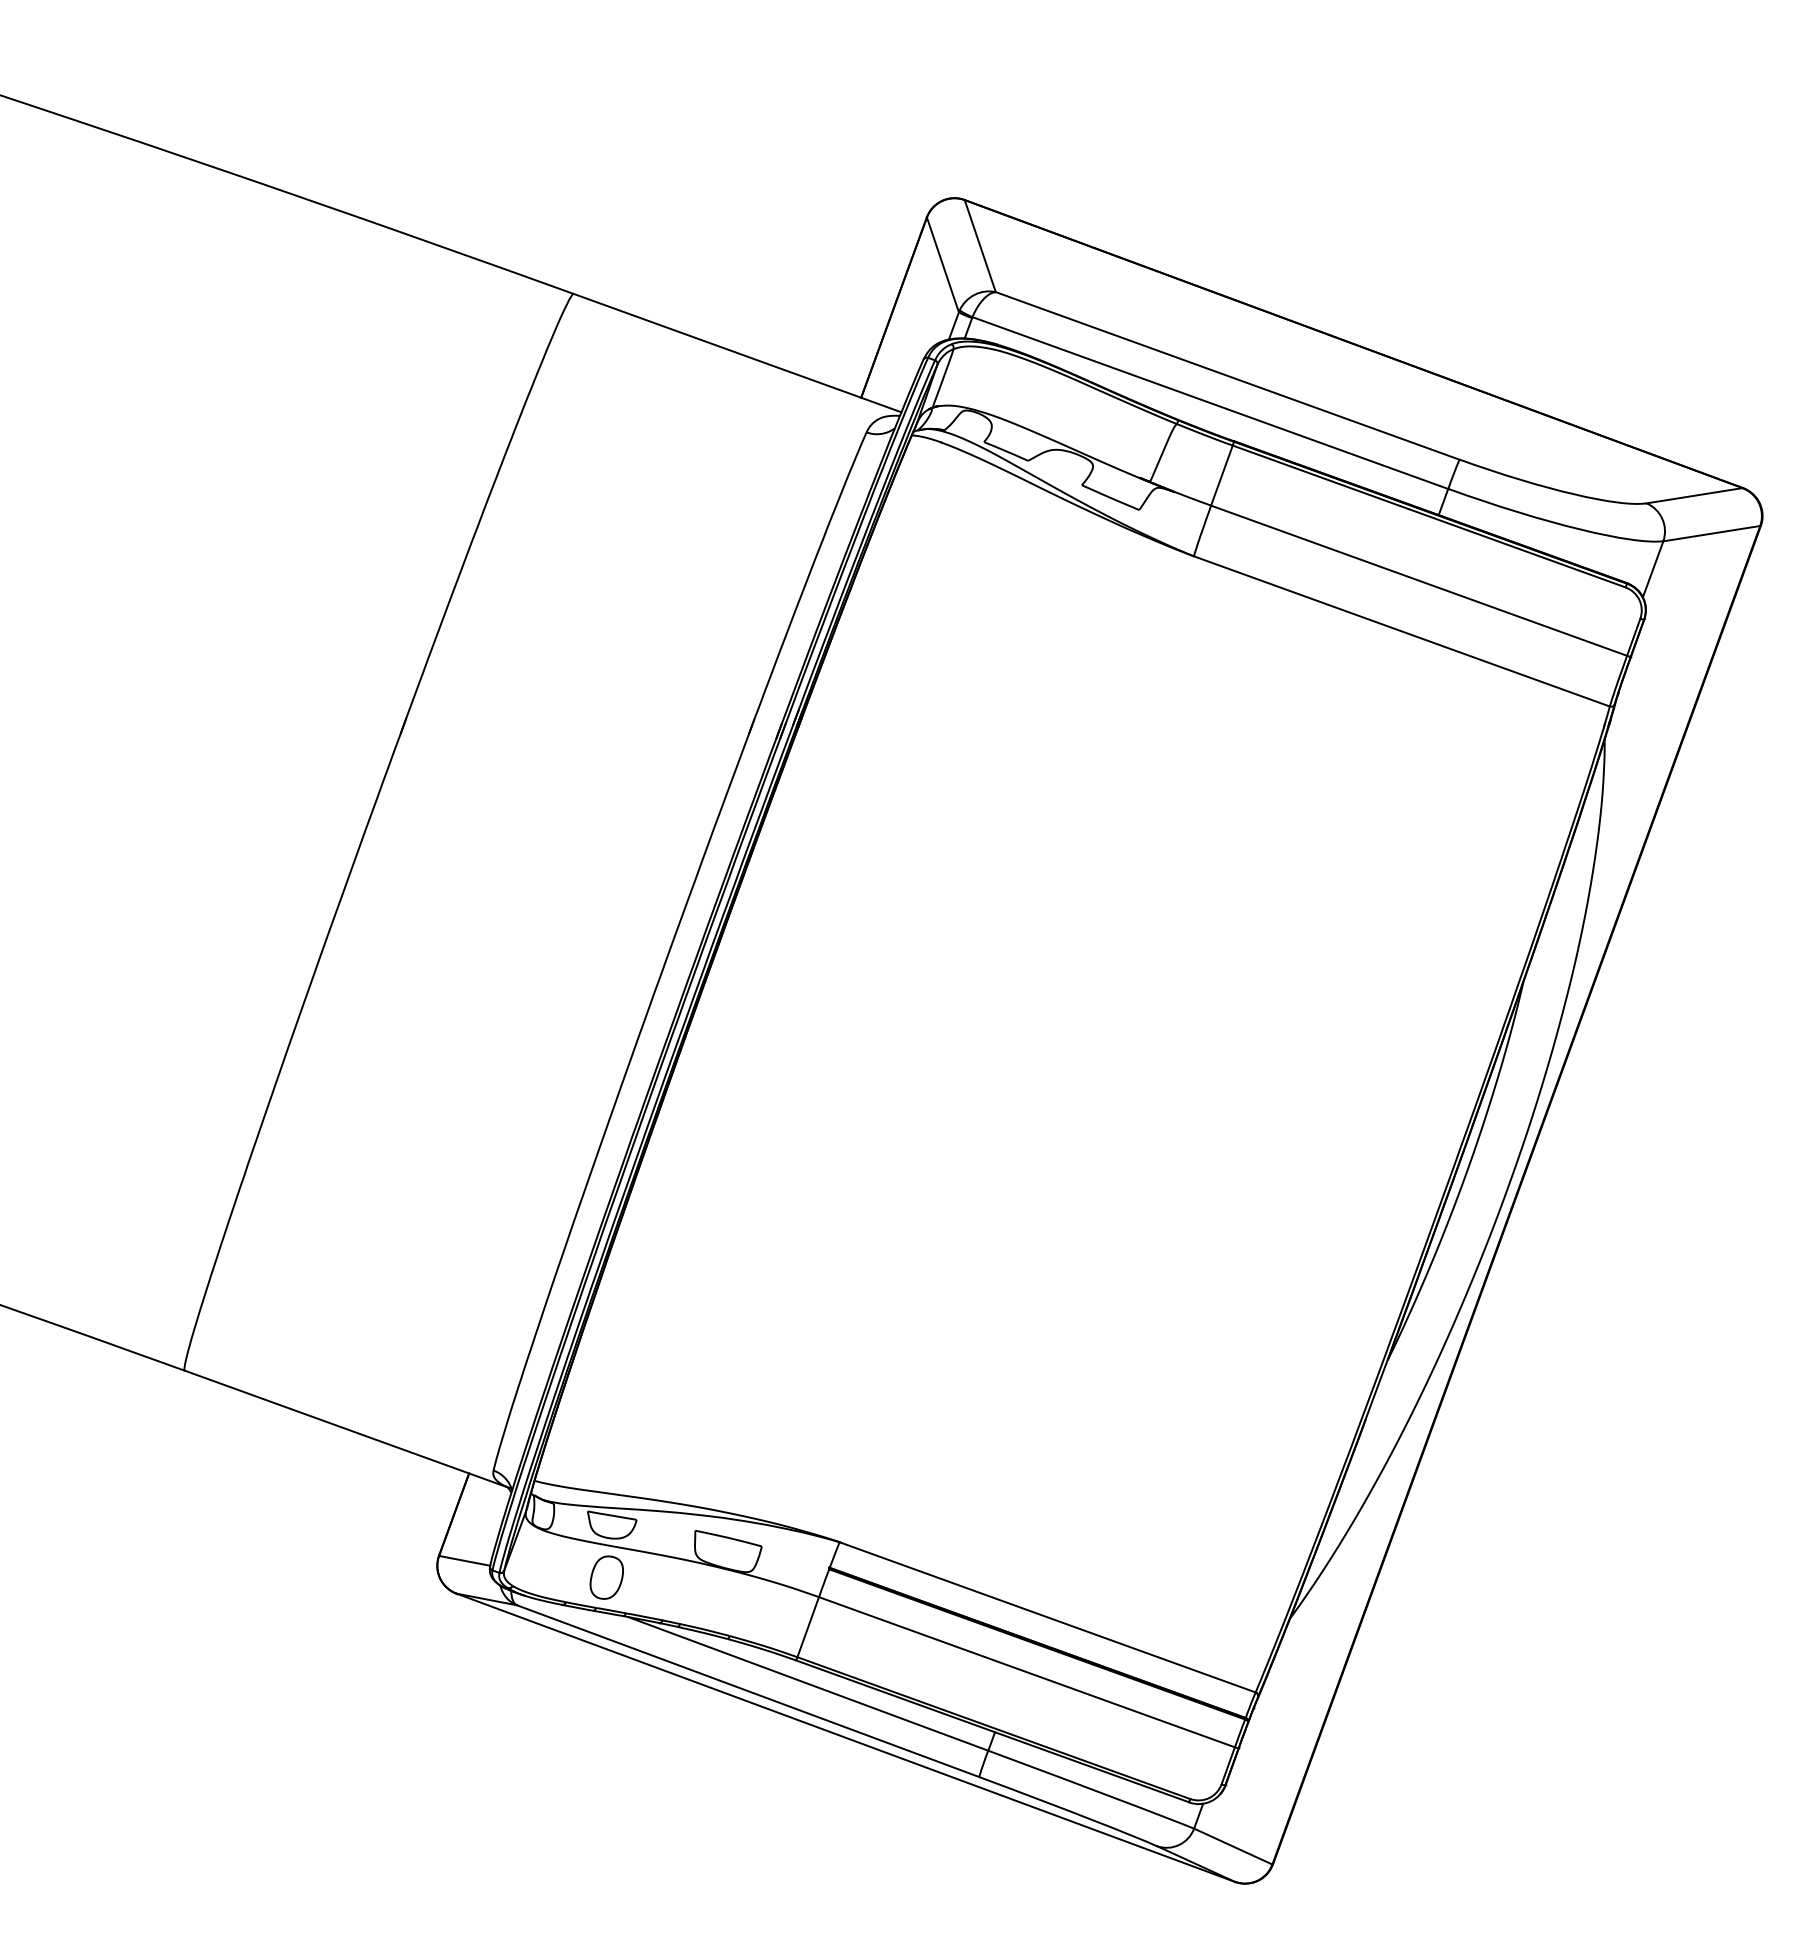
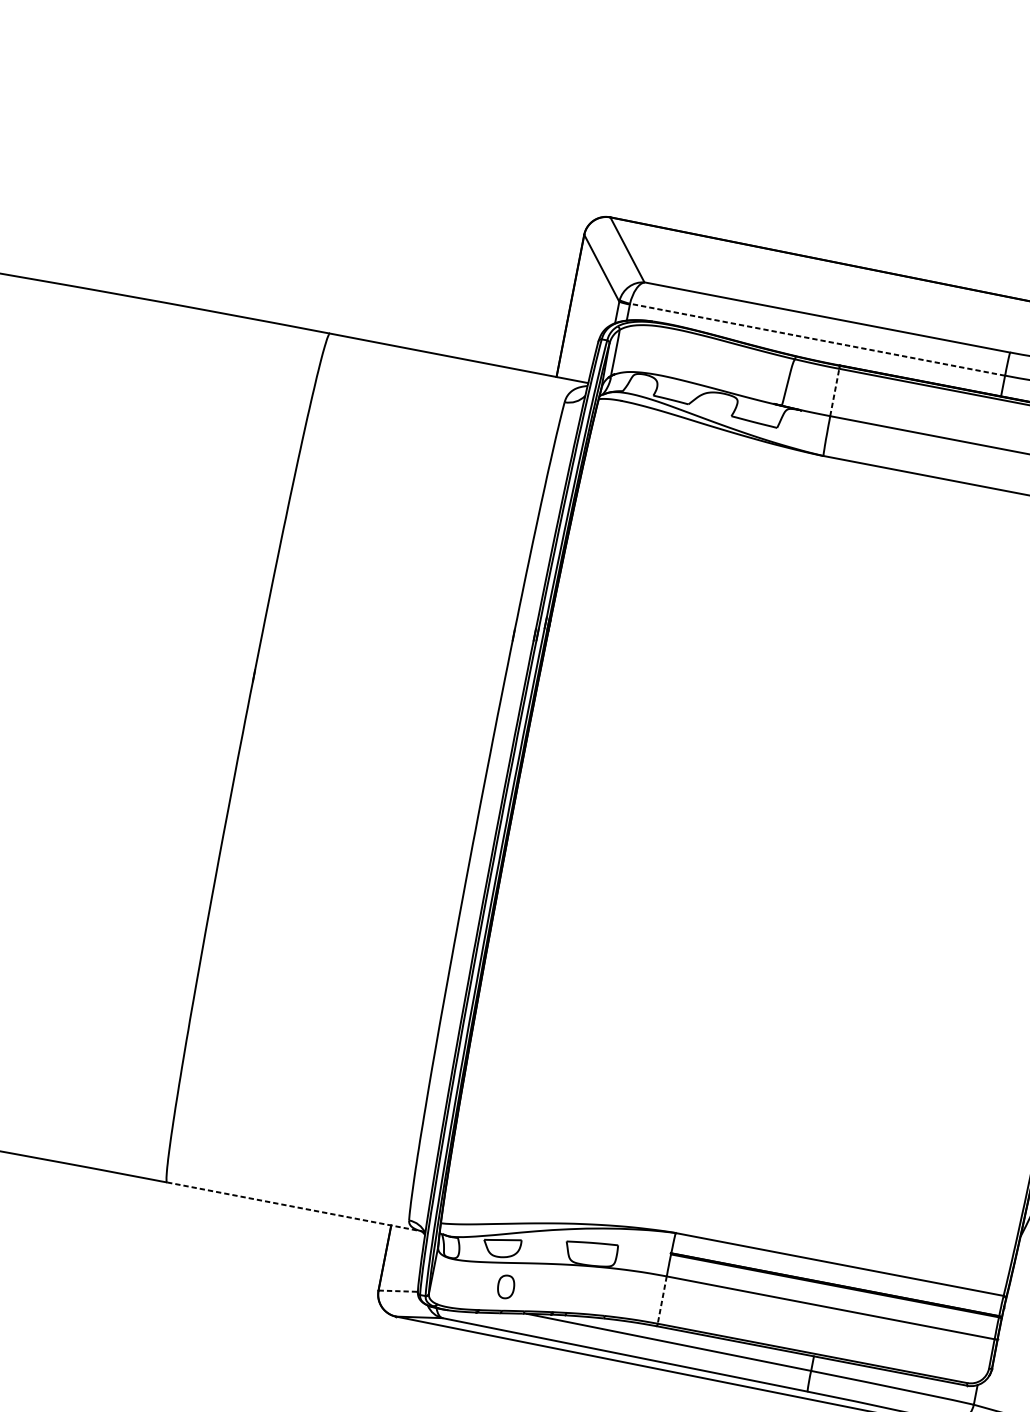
line: (1210, 403) -> (817, 340), solid -> dashed
line: (1221, 475) -> (834, 392), solid -> dashed
line: (346, 1429) -> (294, 1207), solid -> dashed
line: (465, 1560) -> (398, 1290), solid -> dashed
part: (606, 1577) -> (505, 1286), size x0.7
line: (808, 1627) -> (662, 1300), solid -> dashed

